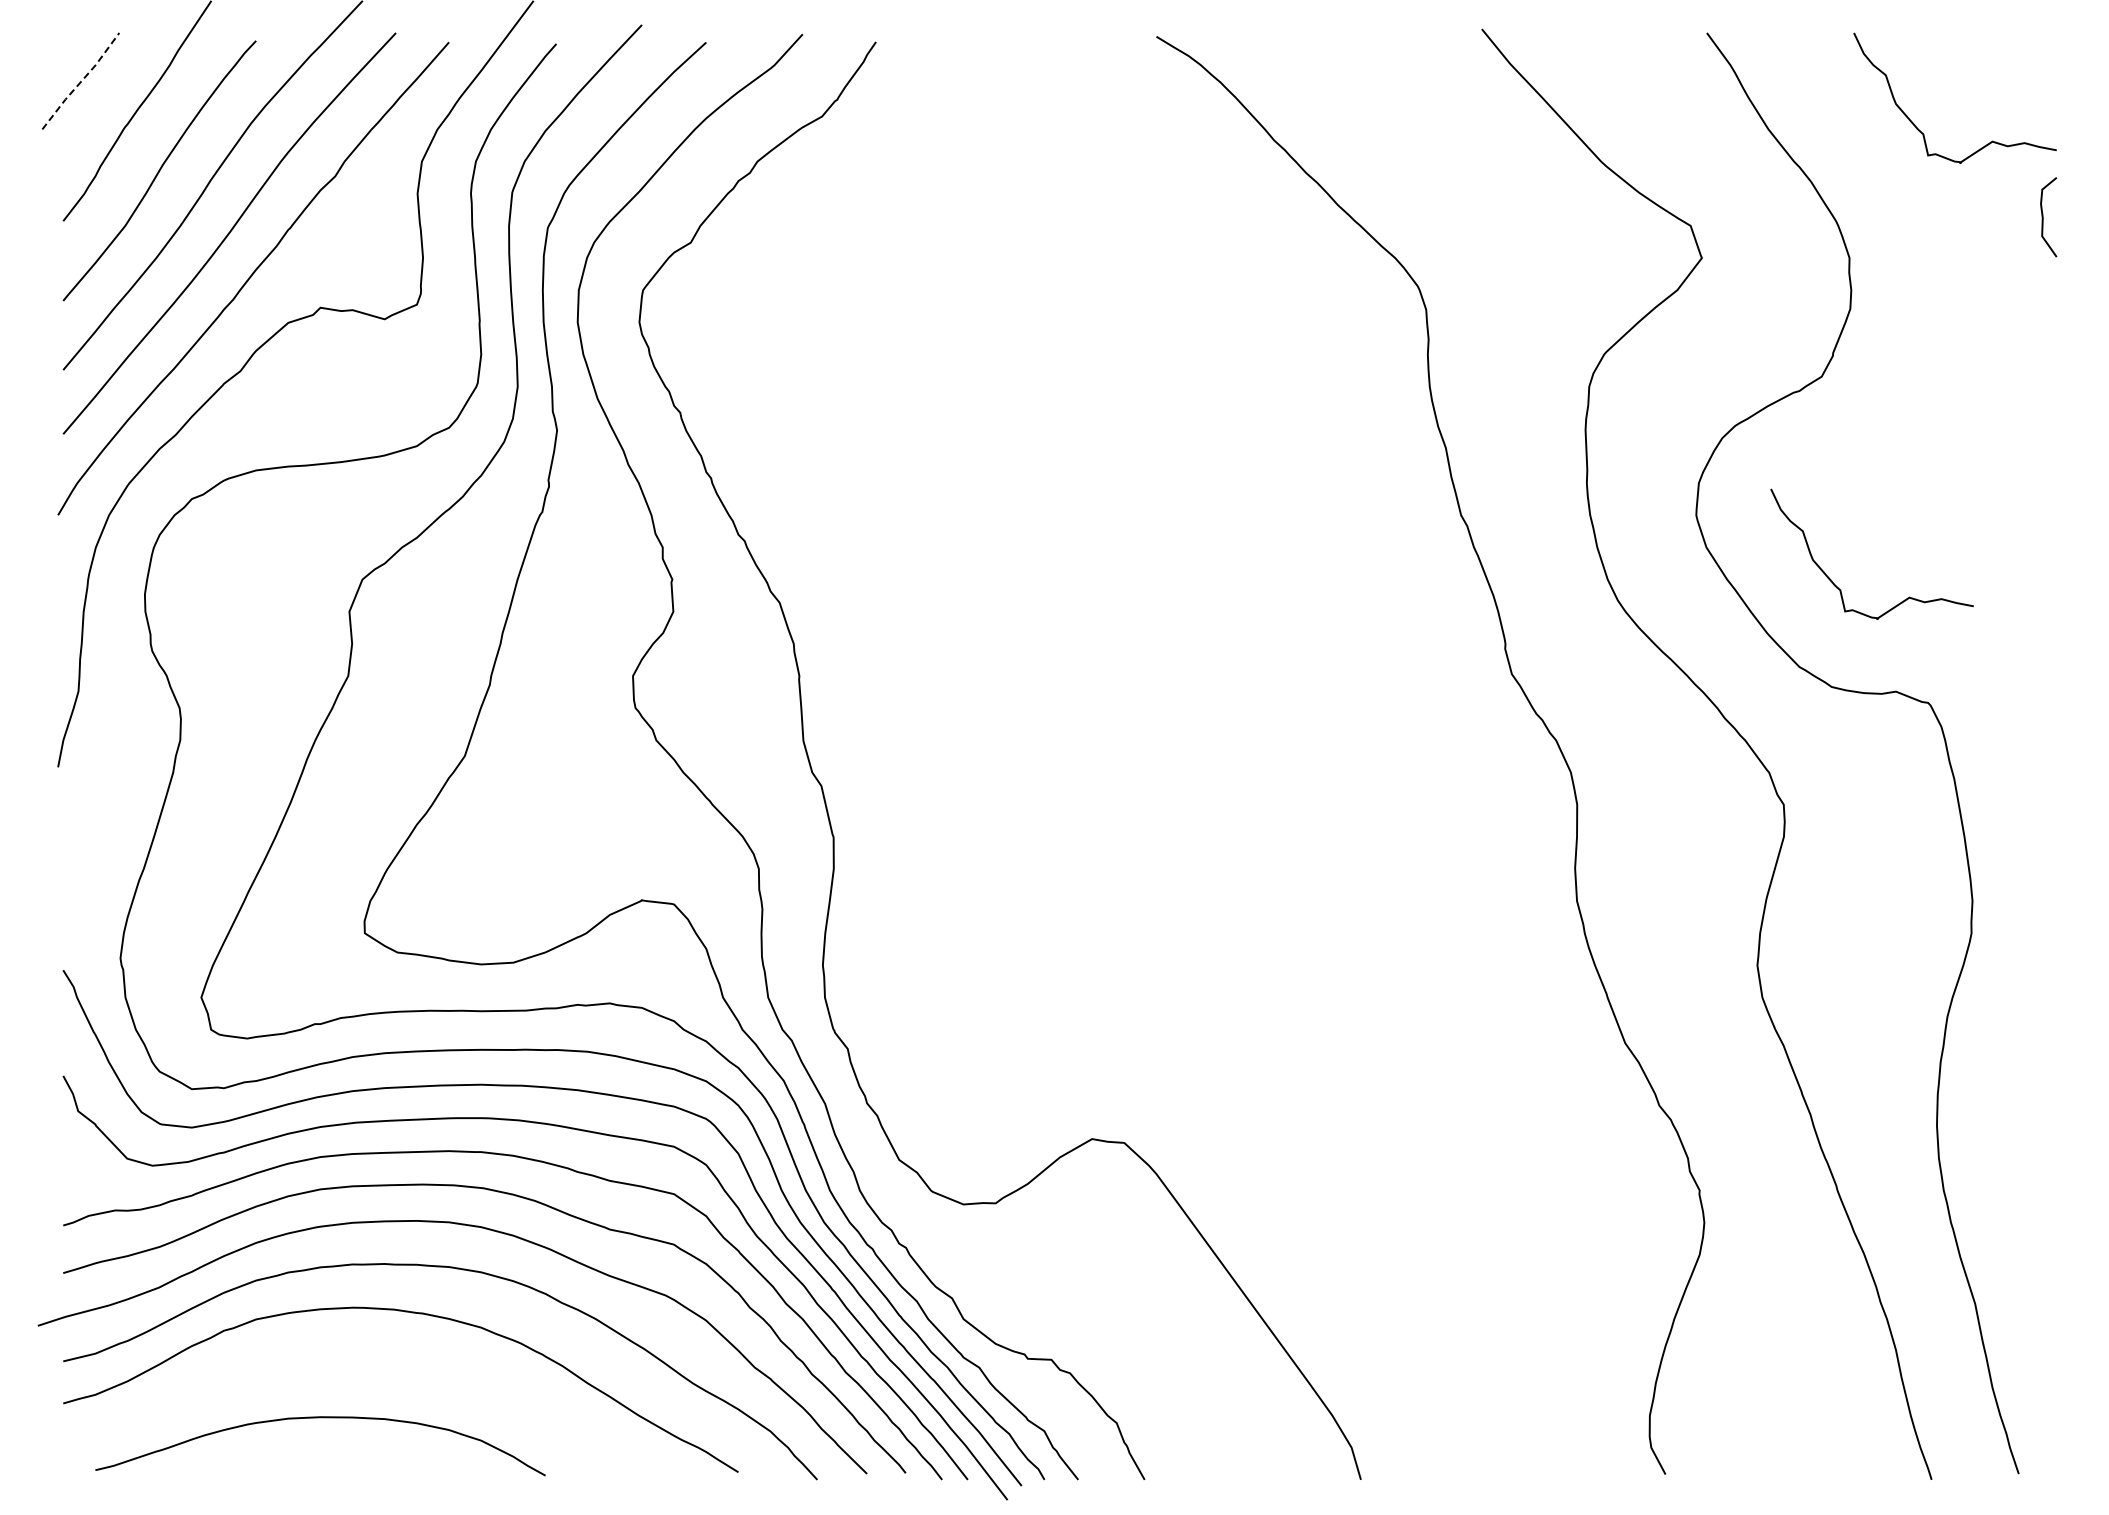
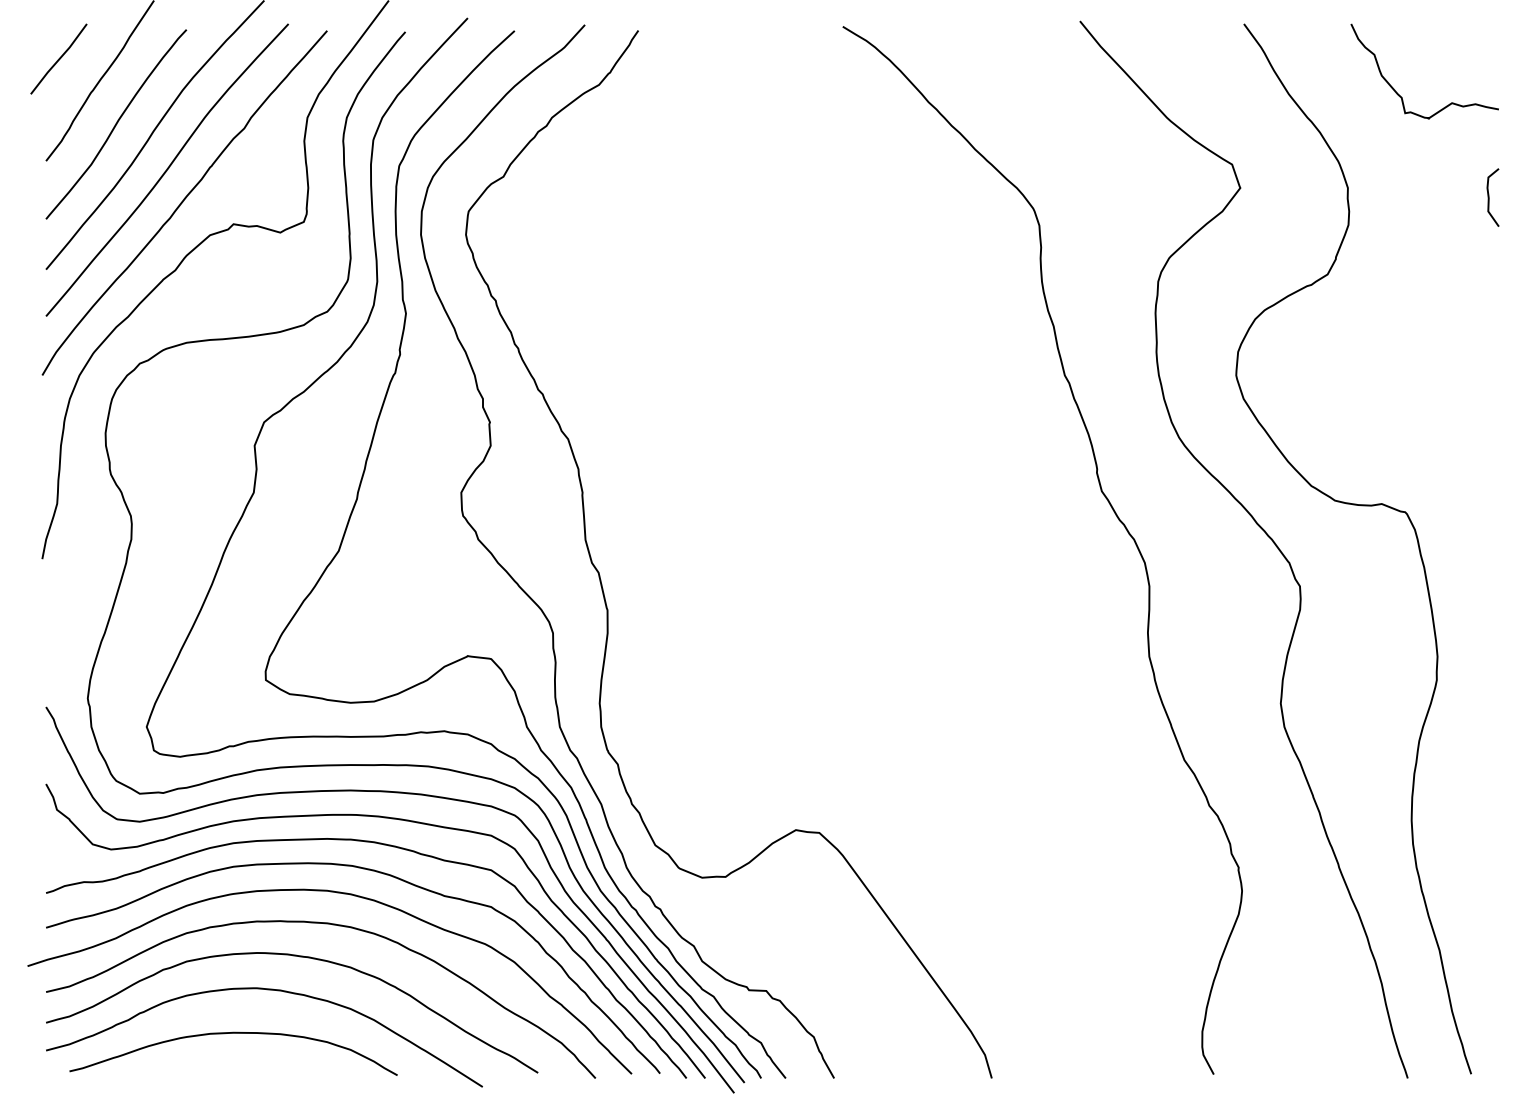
line: (81, 81) -> (59, 59), dashed -> solid
curve: (2043, 217) -> (1489, 197), moved
curve: (1837, 586) -> (1339, 427), removed
curve: (364, 1358) -> (265, 990), added

